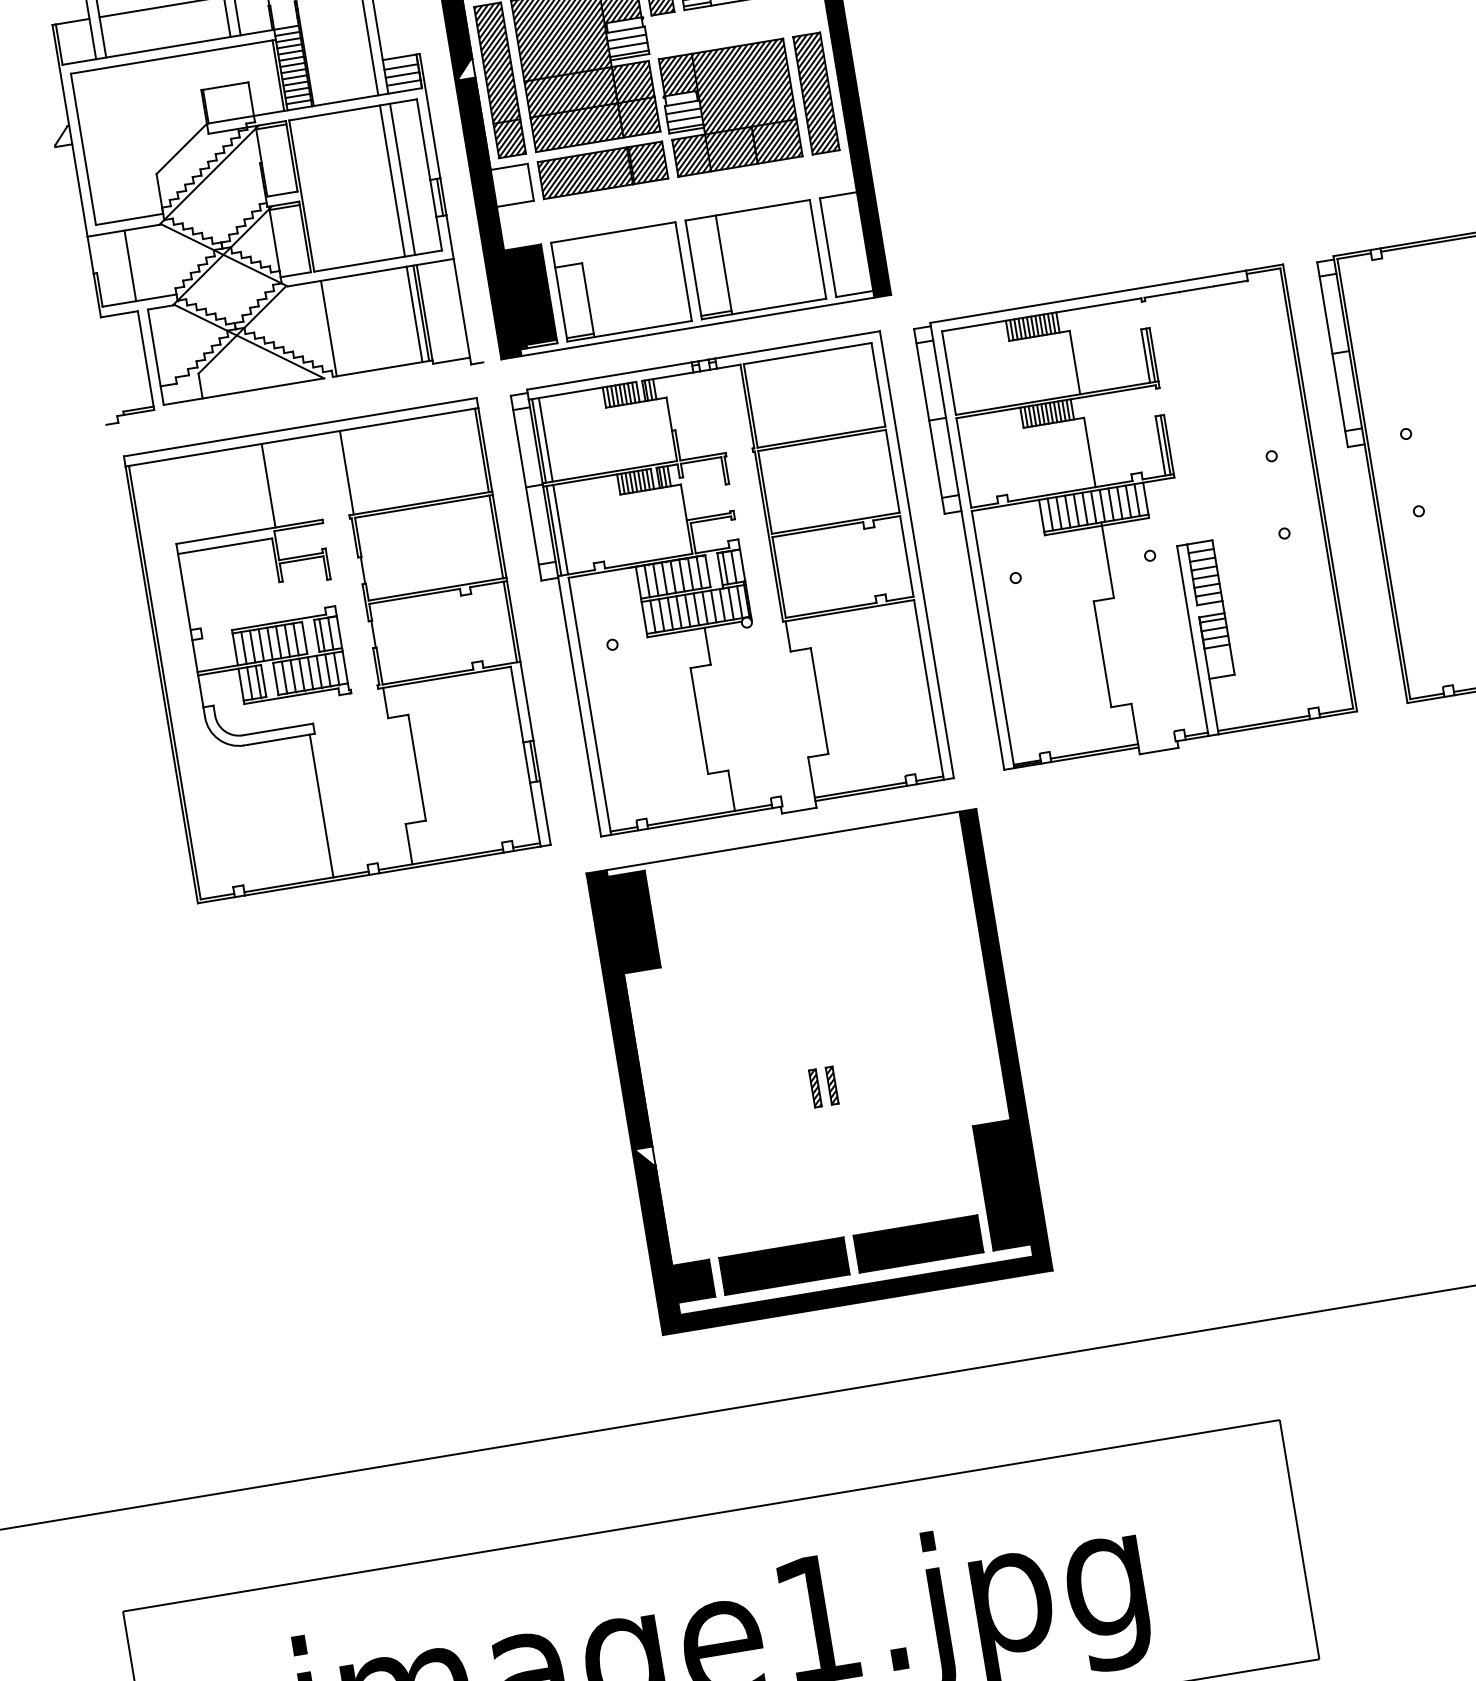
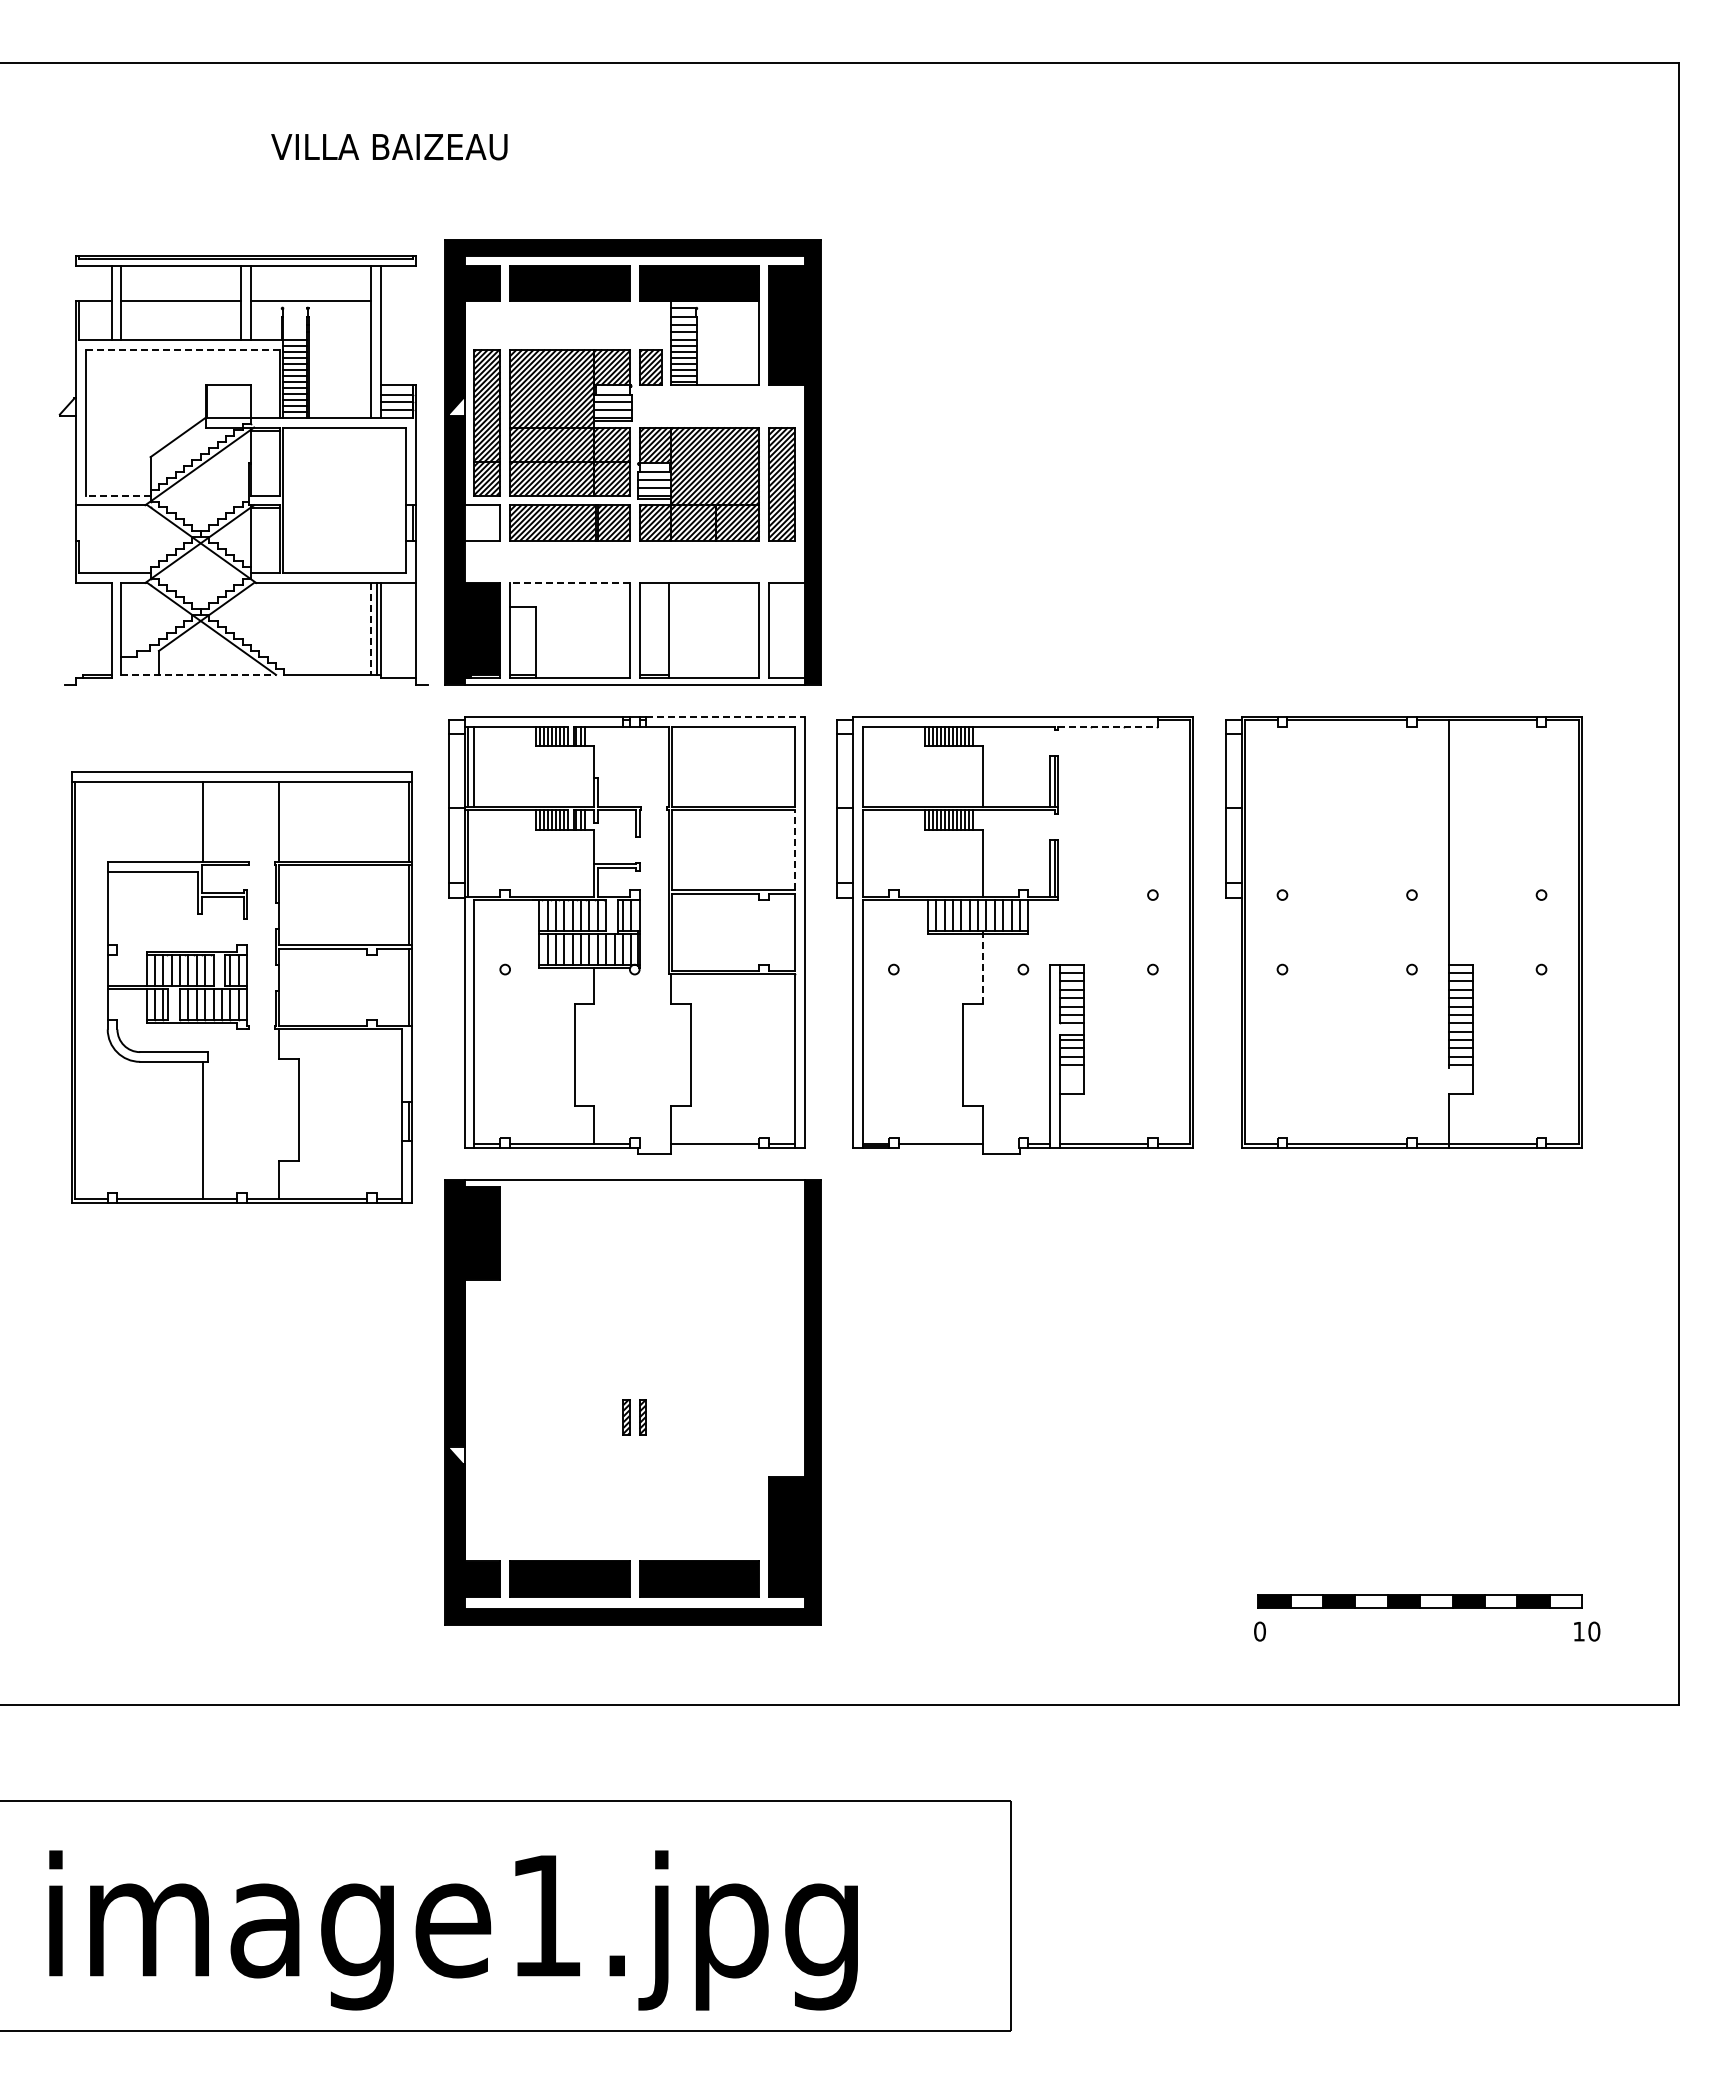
line: (173, 56) -> (184, 349), solid -> dashed
line: (402, 179) -> (380, 500), removed
line: (392, 181) -> (370, 500), removed
line: (128, 219) -> (117, 495), solid -> dashed
line: (612, 232) -> (569, 582), solid -> dashed
line: (130, 266) -> (111, 539), removed
line: (1196, 288) -> (1108, 726), solid -> dashed
line: (414, 314) -> (370, 628), solid -> dashed
line: (329, 328) -> (288, 628), removed
line: (797, 345) -> (725, 717), solid -> dashed
line: (244, 391) -> (199, 674), solid -> dashed
line: (893, 471) -> (795, 850), solid -> dashed
line: (560, 529) -> (474, 853), removed
line: (1107, 560) -> (982, 967), solid -> dashed
part: (336, 650) -> (241, 987), moved
line: (1094, 754) -> (940, 1147), removed
line: (861, 793) -> (715, 1147), removed

